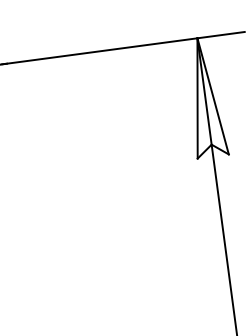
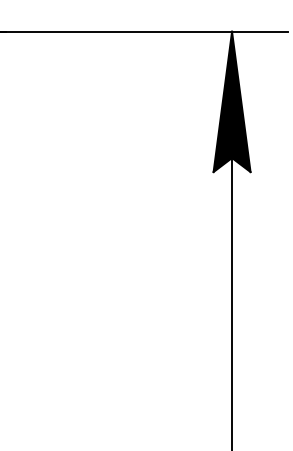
fill: (204, 97) -> (231, 101), added

